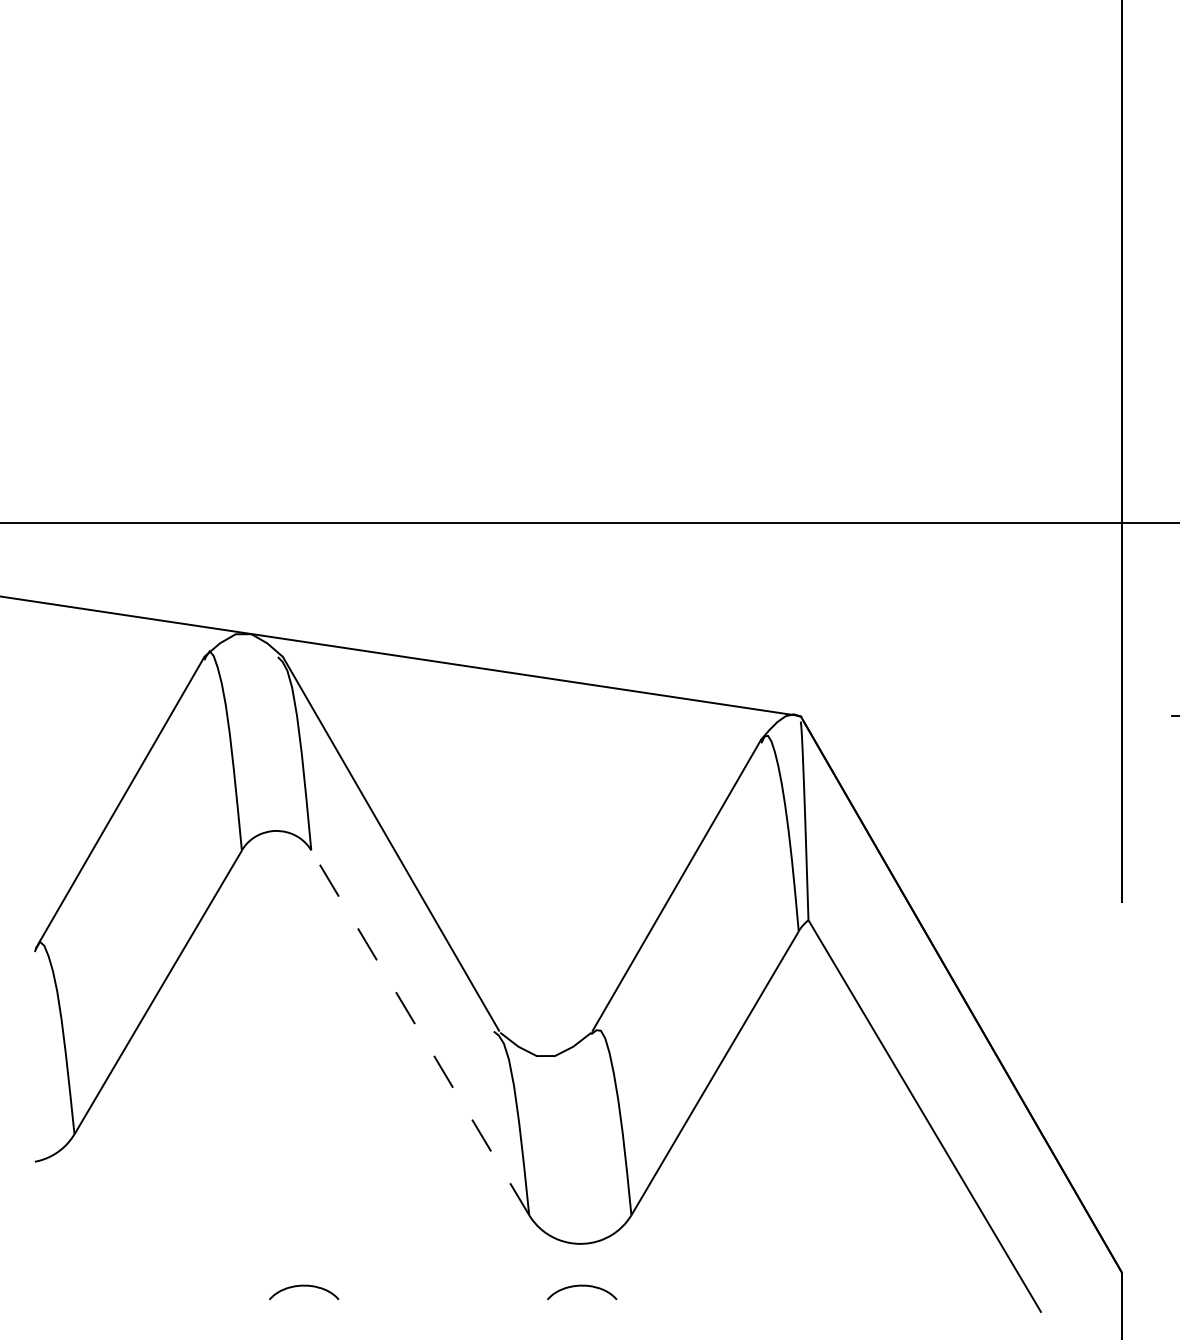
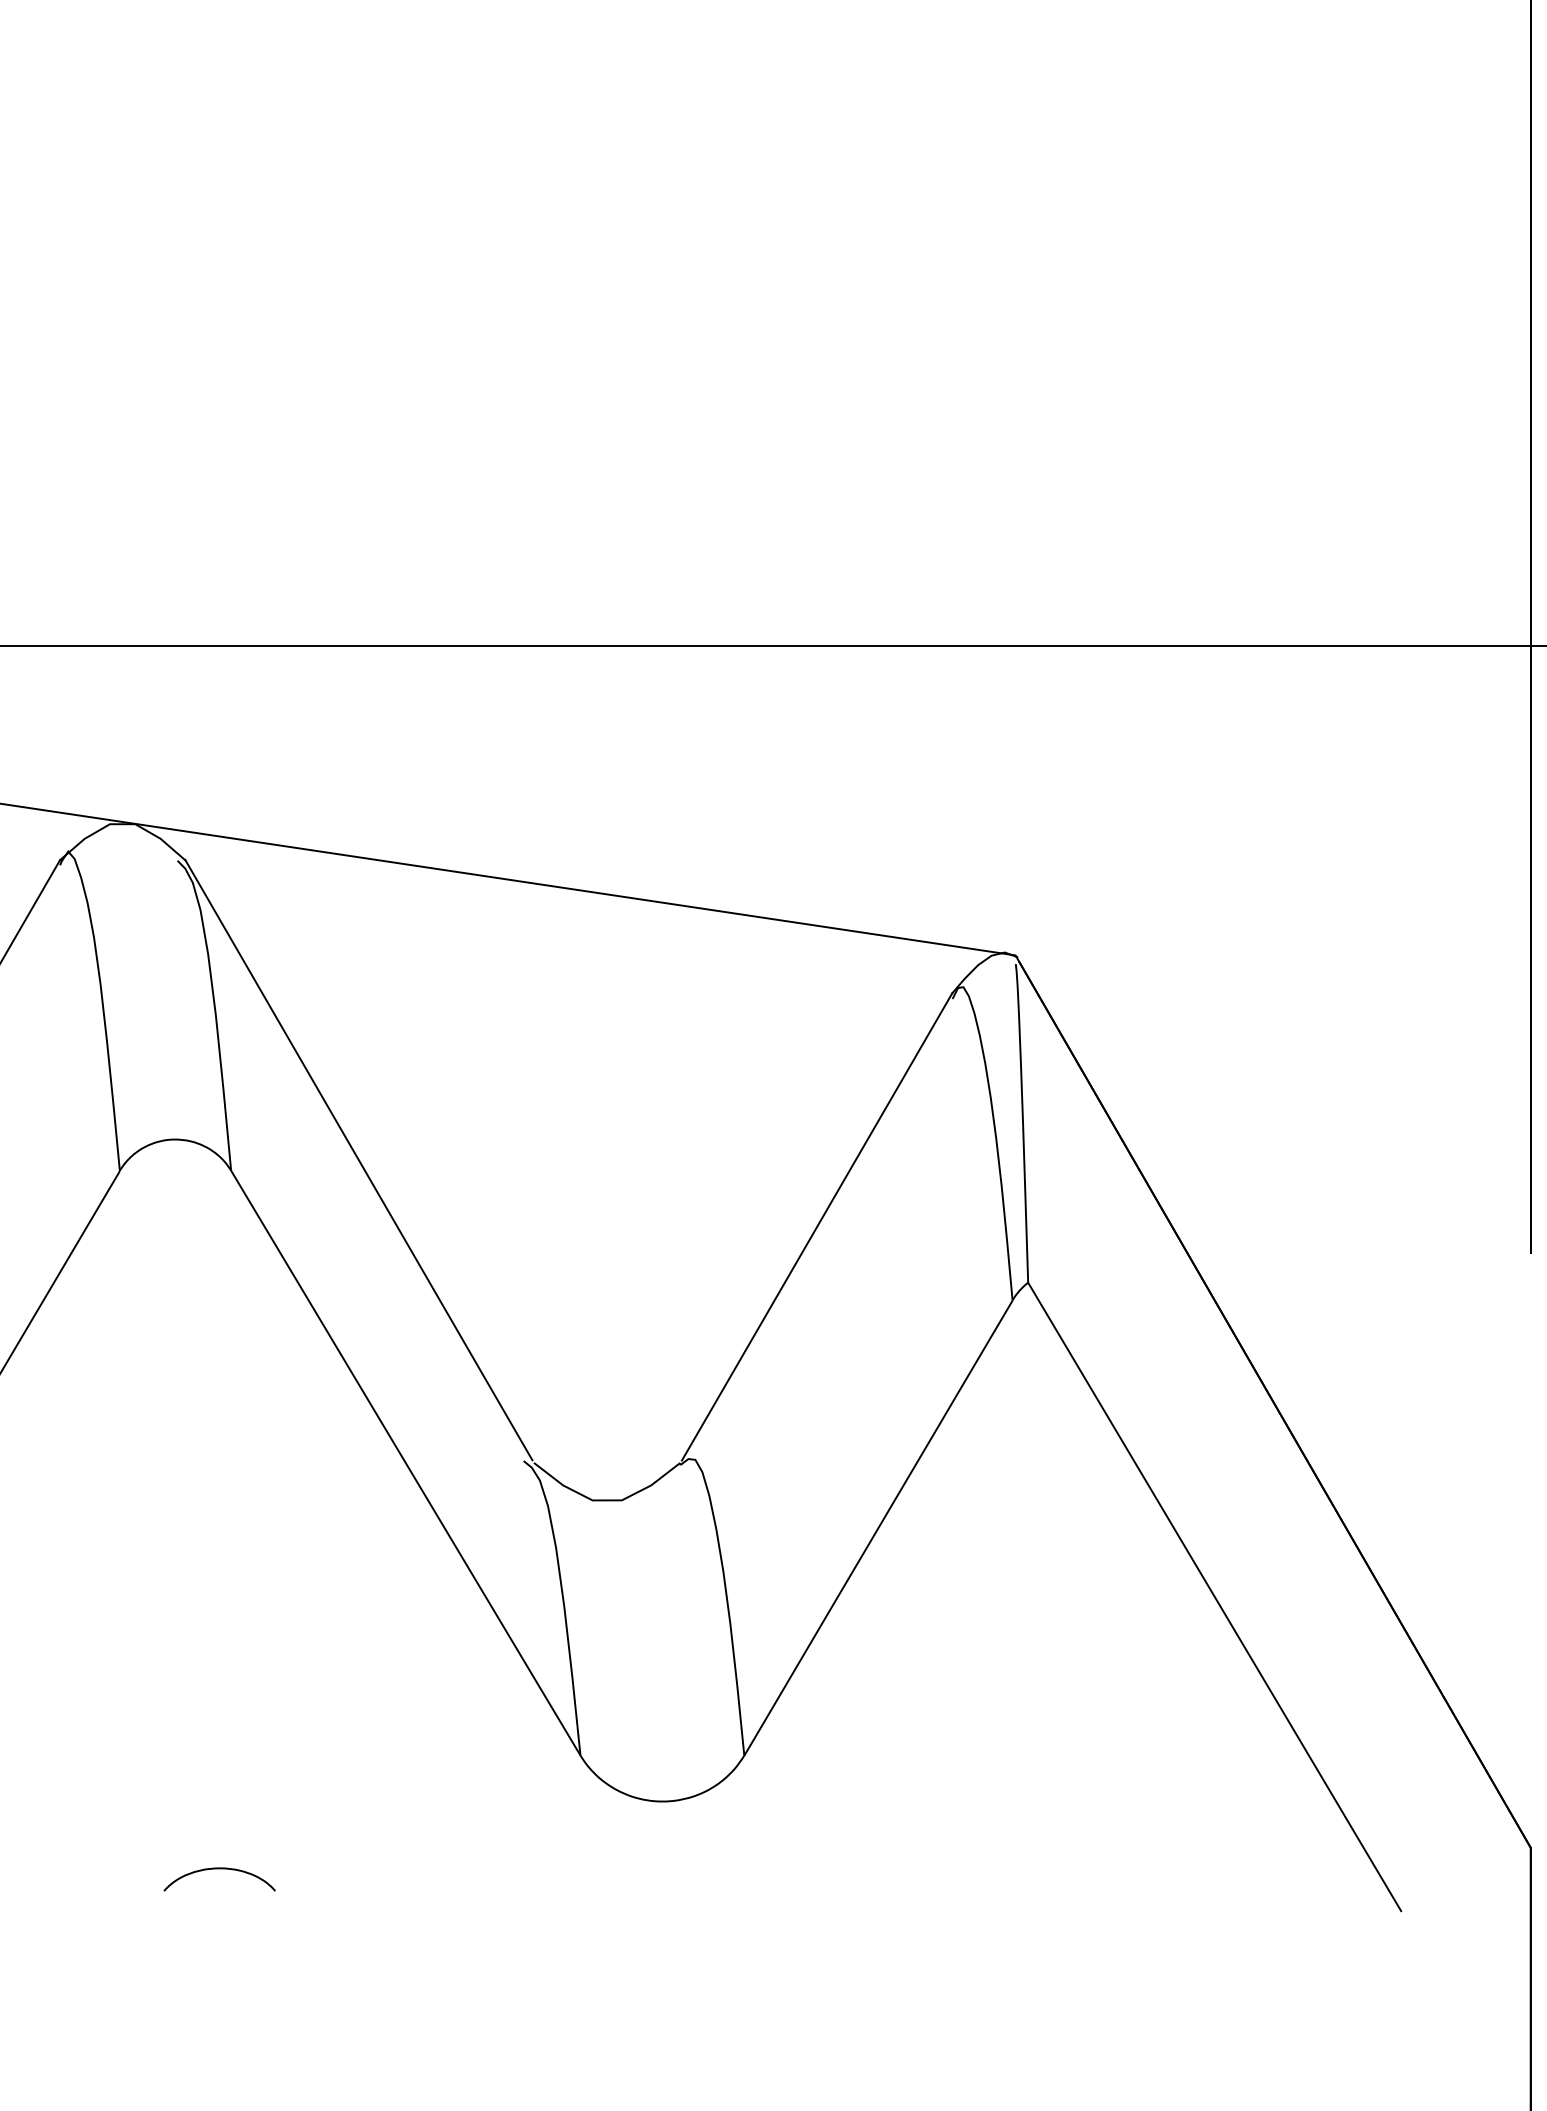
line: (419, 1031) -> (404, 1461), dashed -> solid
curve: (582, 1286) -> (665, 1869), removed

